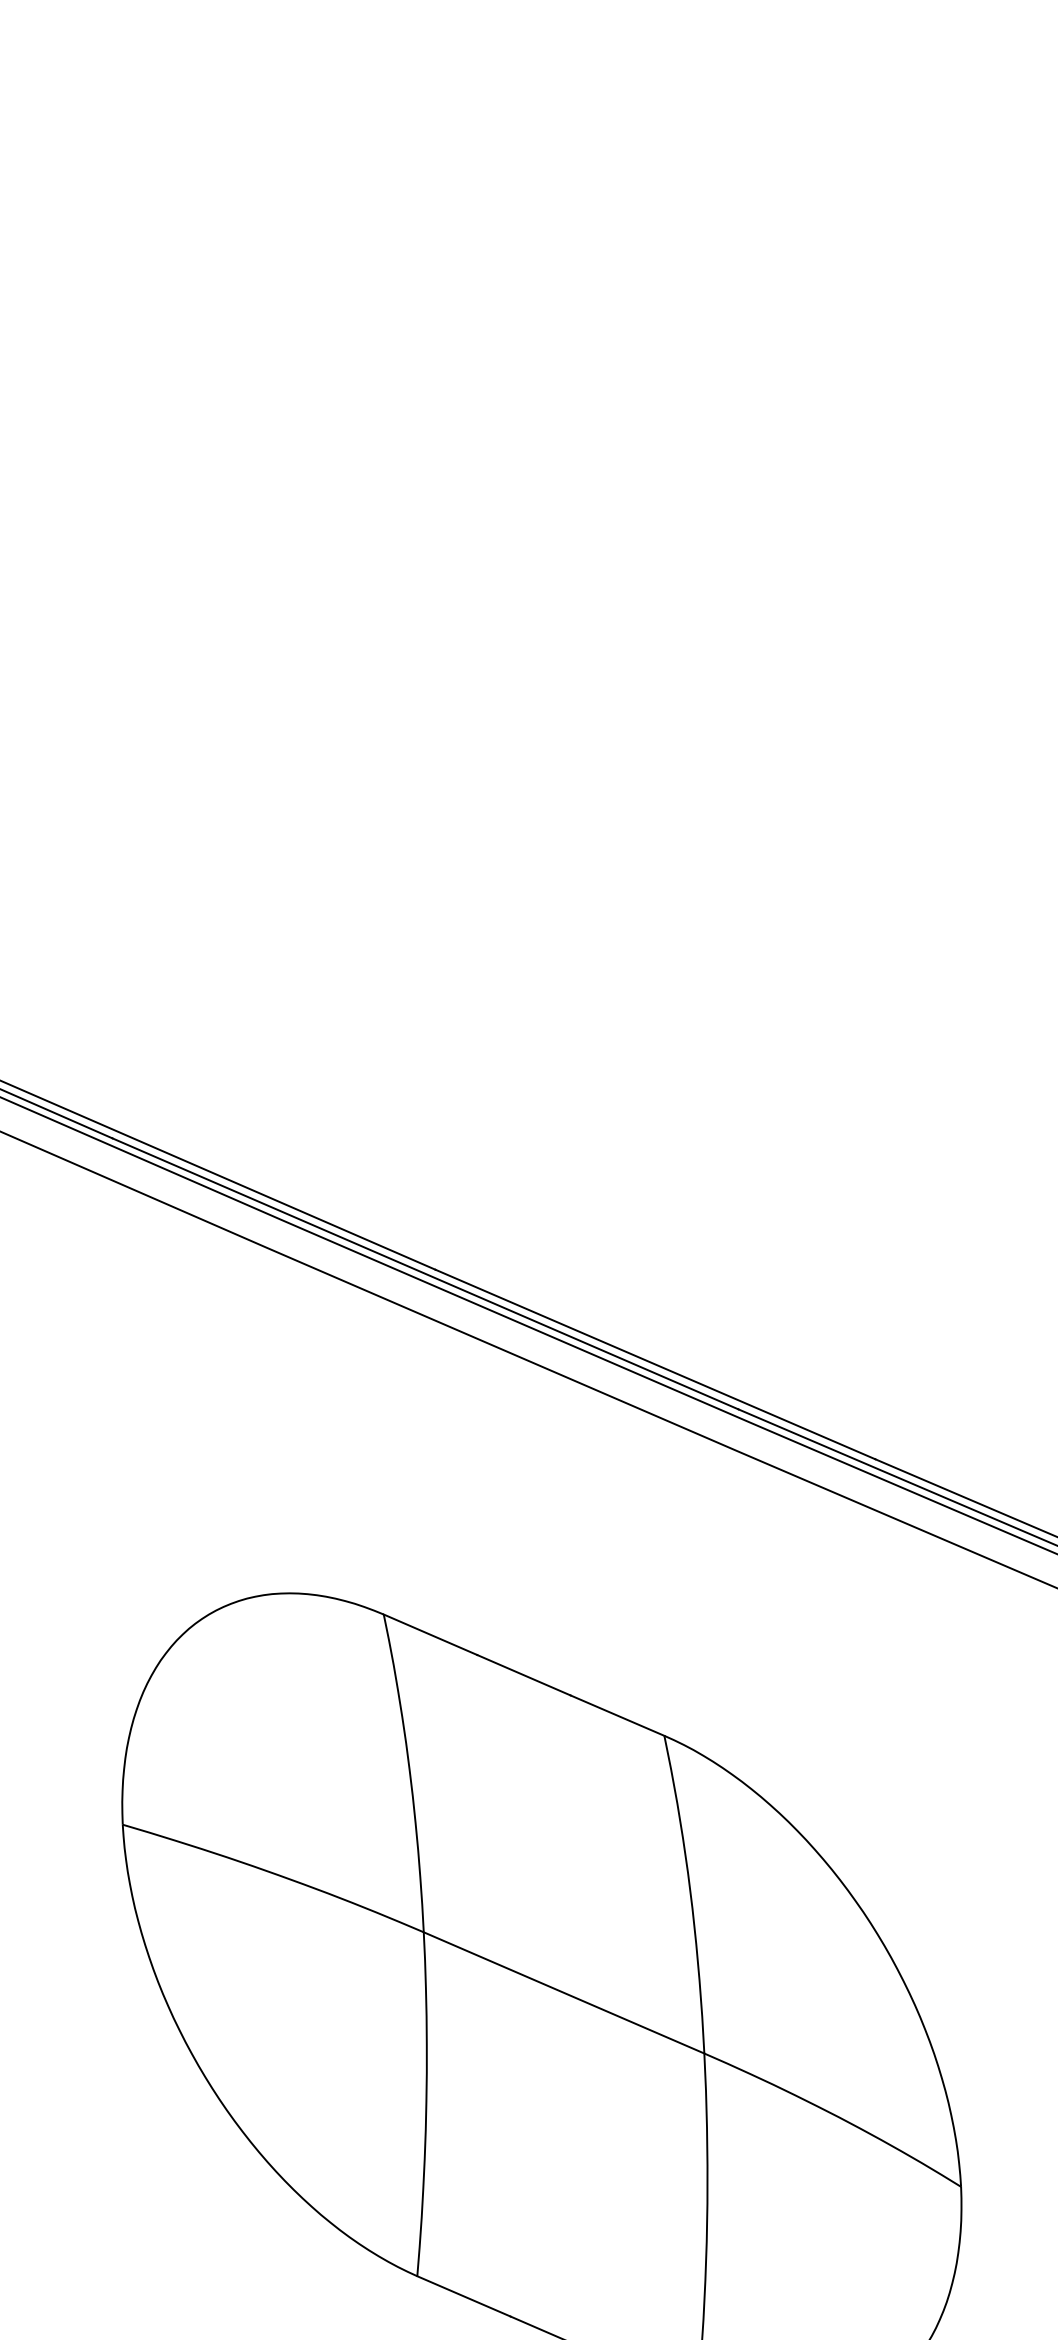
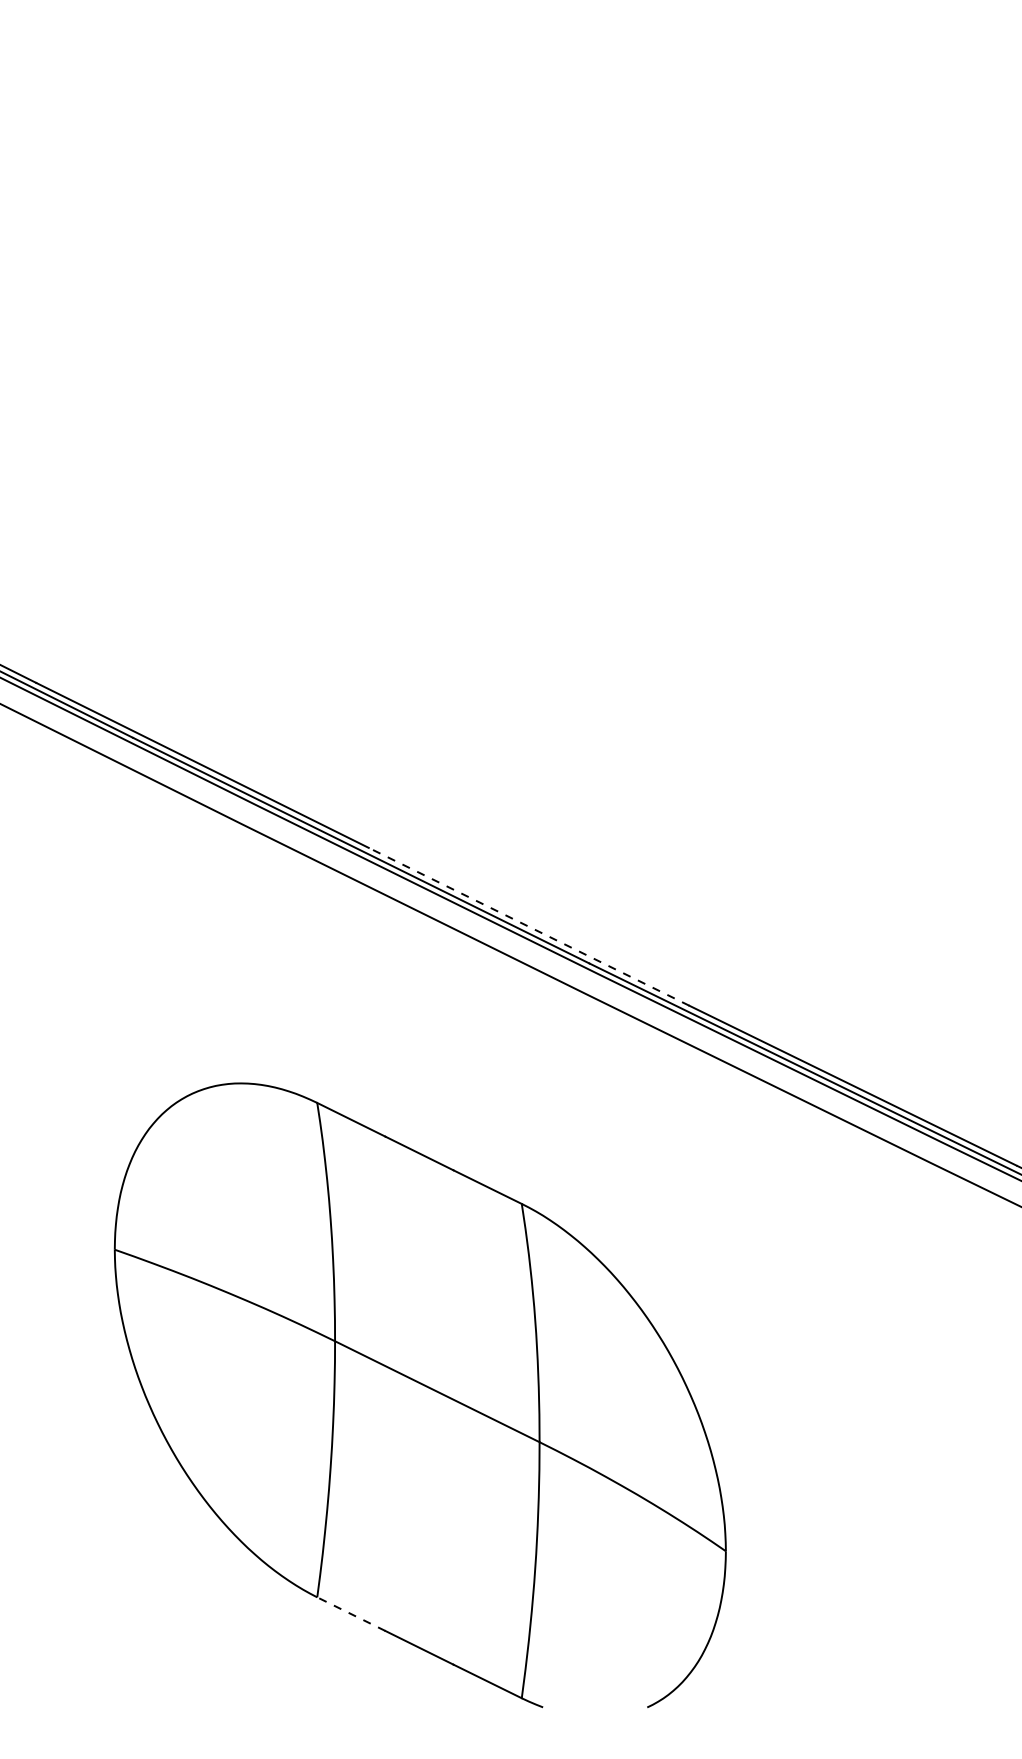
line: (655, 1364) -> (529, 926), solid -> dashed
line: (464, 2296) -> (351, 1614), solid -> dashed

